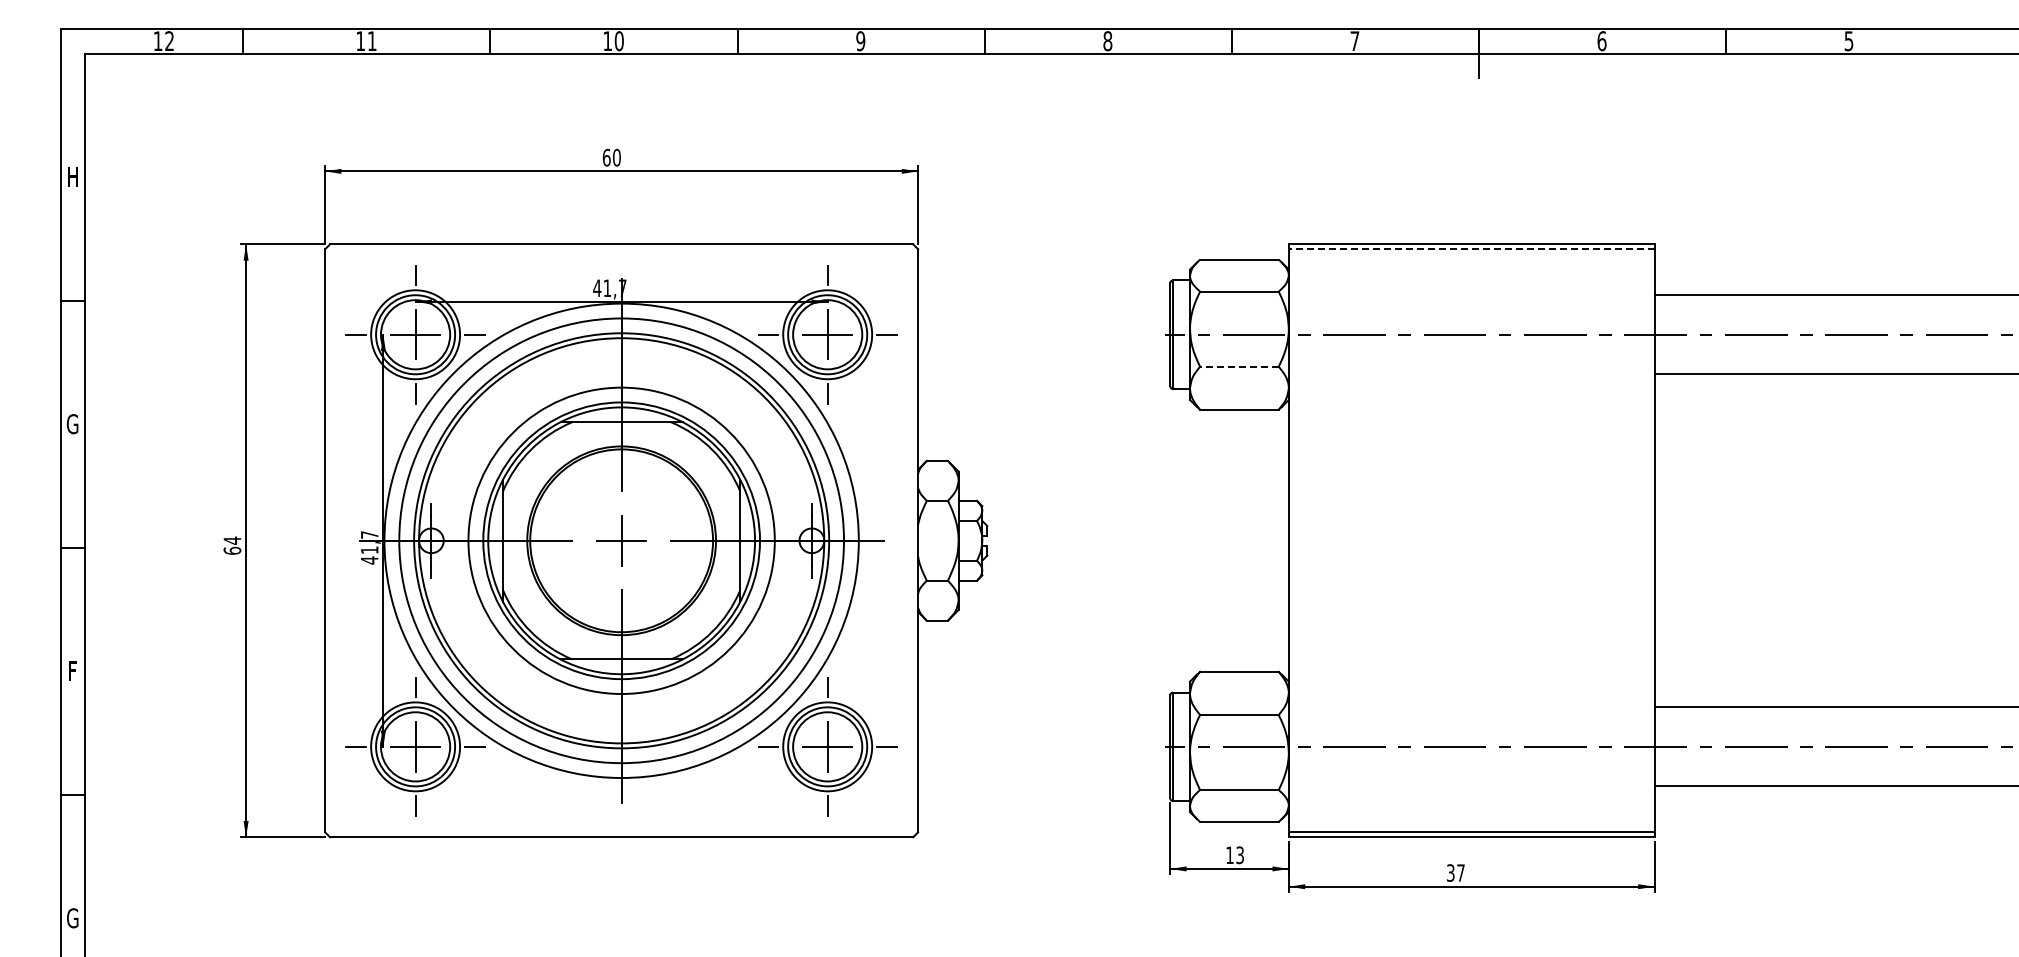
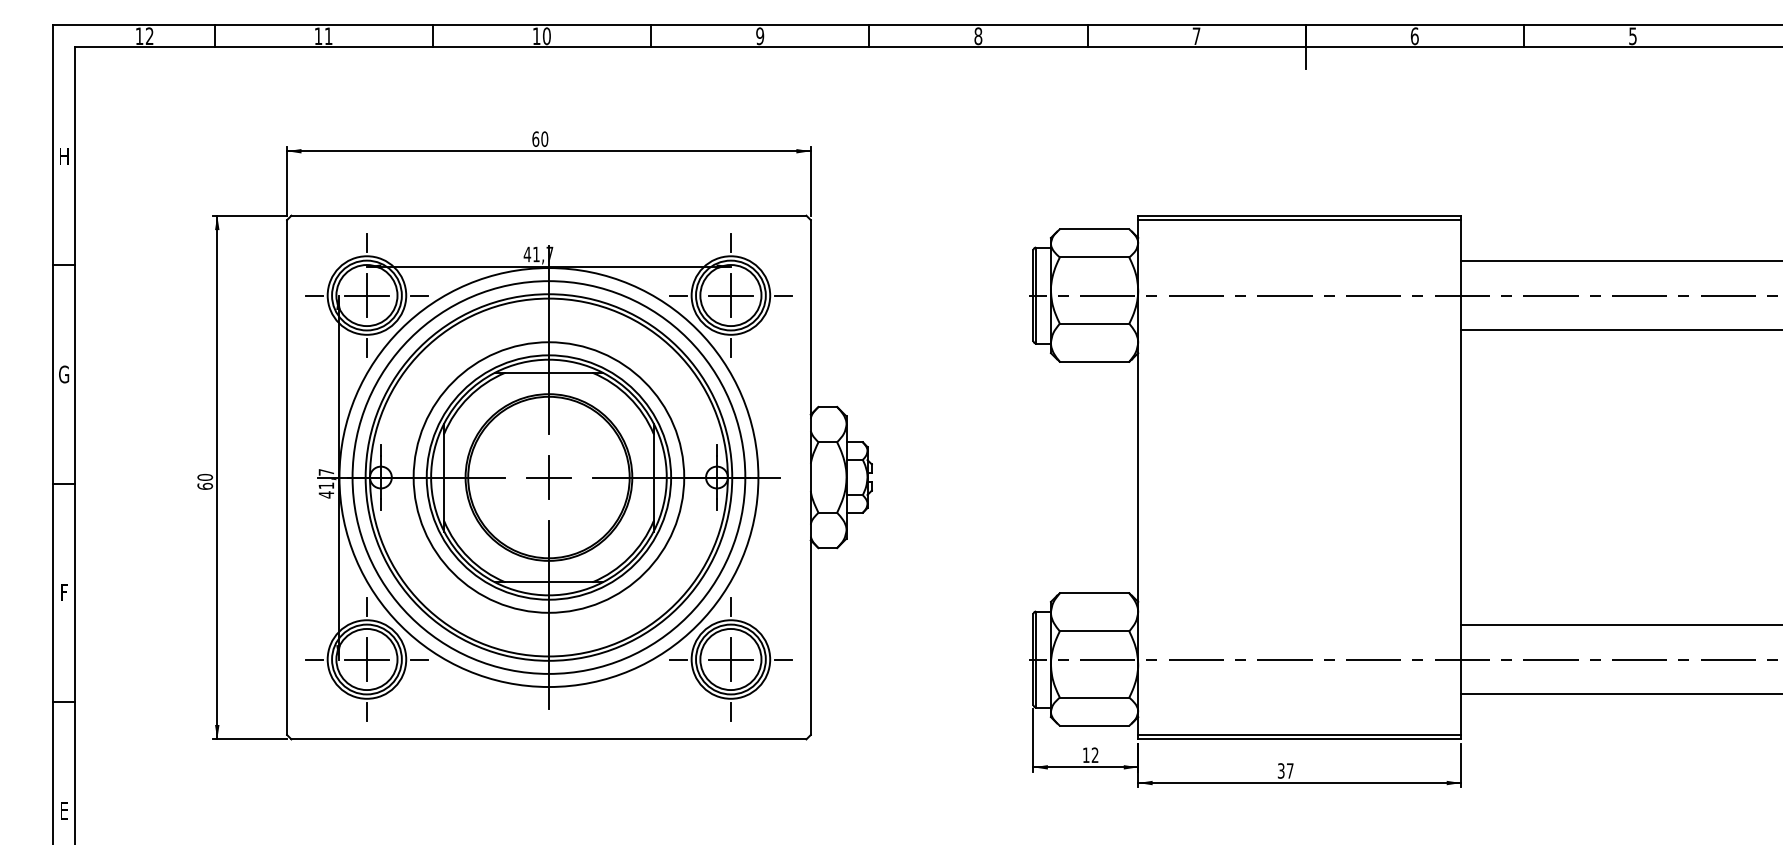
line: (1471, 249) -> (1299, 220), dashed -> solid
line: (1238, 366) -> (1093, 323), dashed -> solid
text: (232, 540) -> (205, 477), 64 -> 60
text: (1239, 855) -> (1094, 755), 13 -> 12
text: (72, 918) -> (63, 811), G -> E

